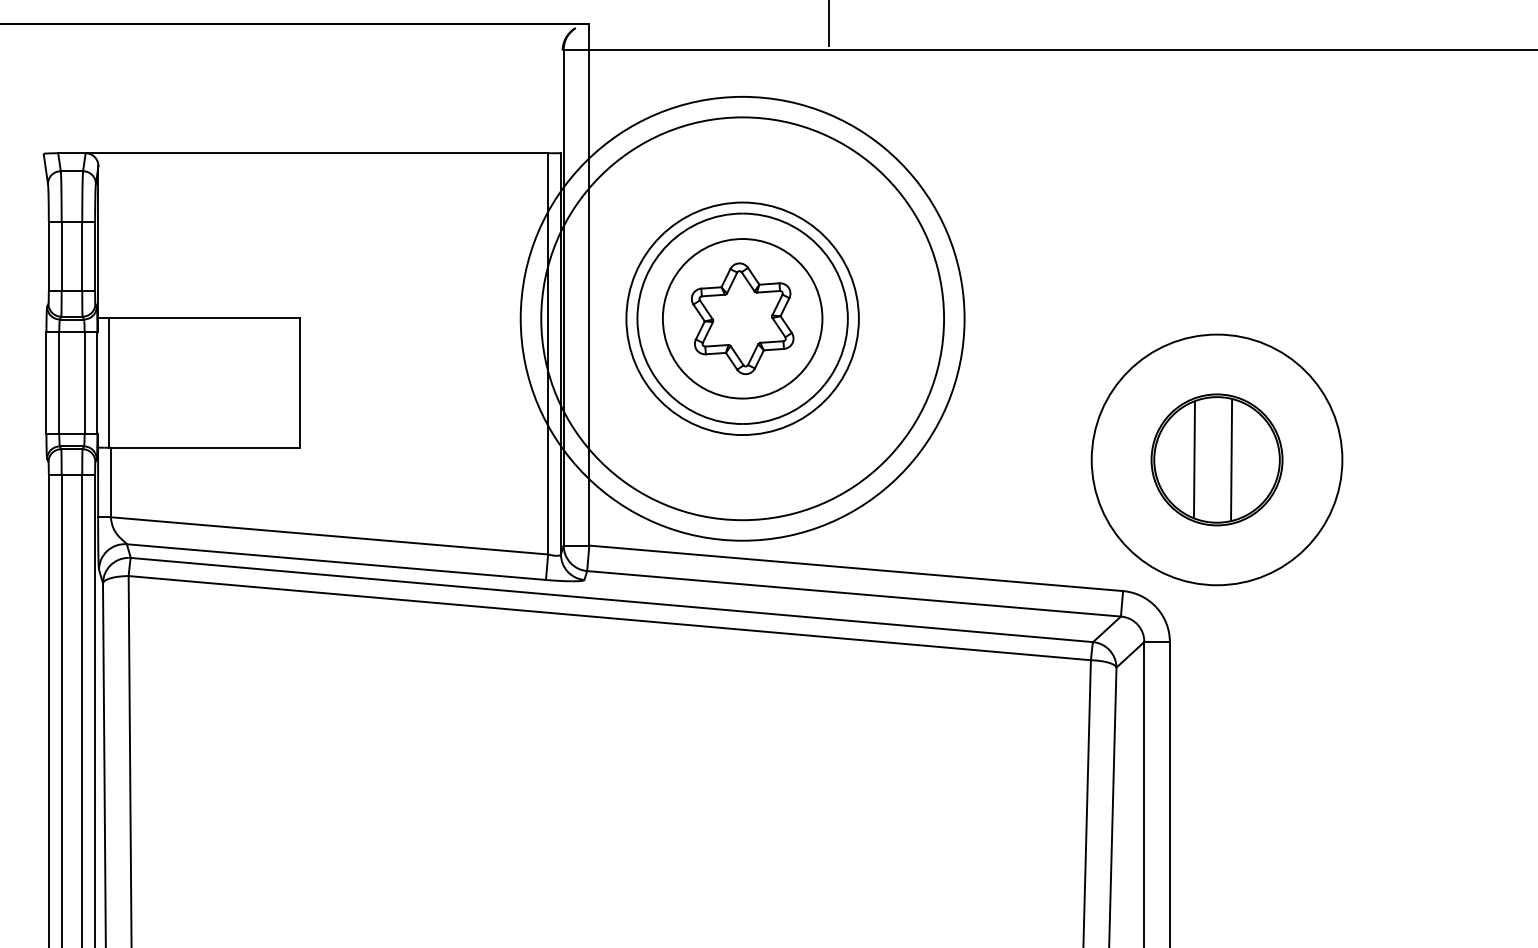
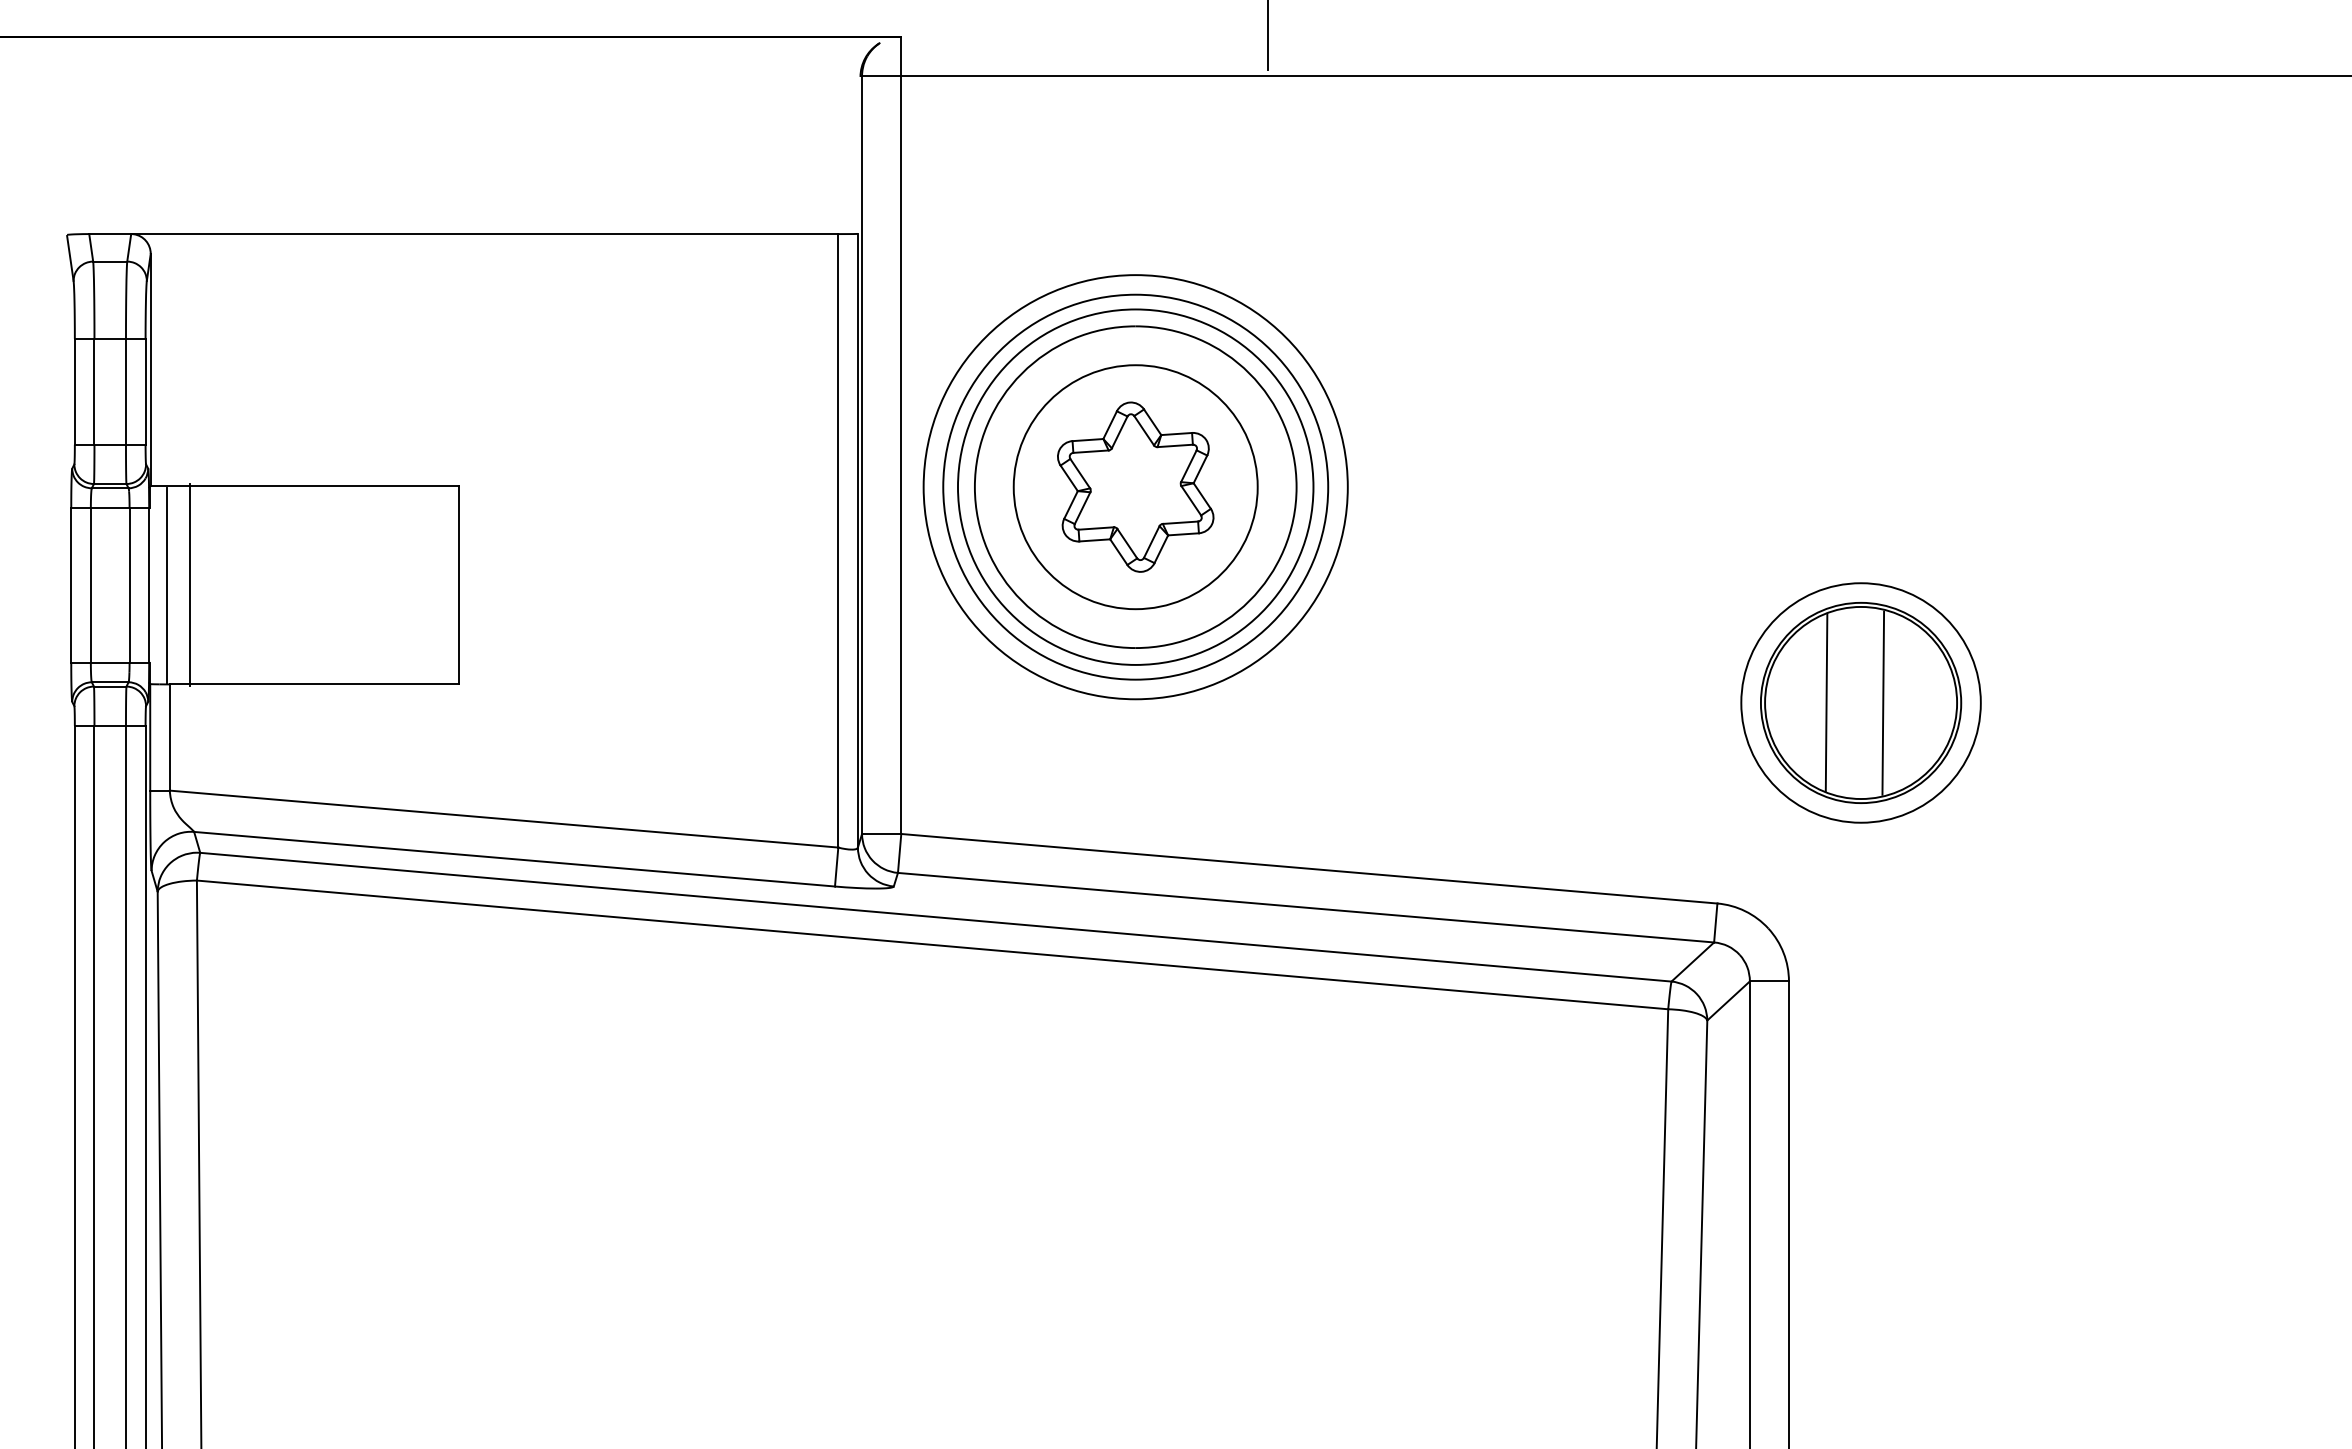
circle: (742, 318) -> (1135, 486), size x0.62
circle: (742, 318) -> (1135, 486), size x0.62
line: (123, 382) -> (189, 584), added
circle: (1216, 459) -> (1860, 702), size x0.62

